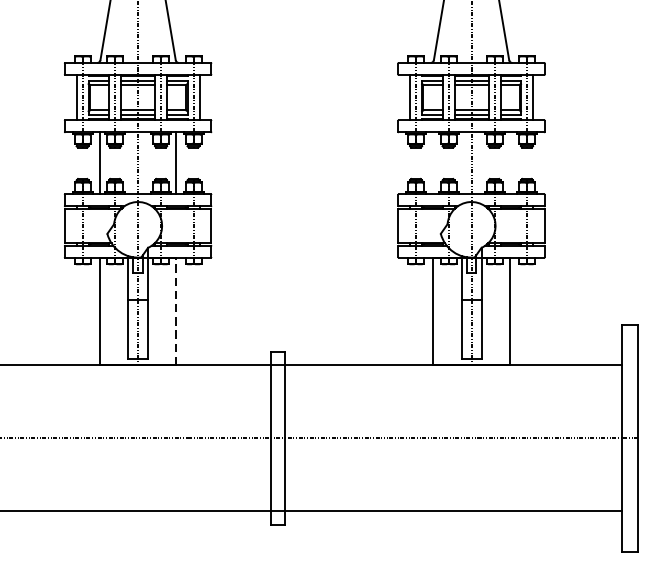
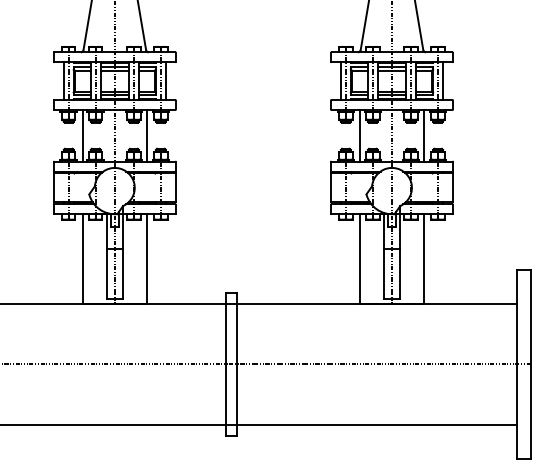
line: (433, 162) -> (360, 135), added
line: (509, 162) -> (423, 135), added
line: (176, 310) -> (146, 258), dashed -> solid

